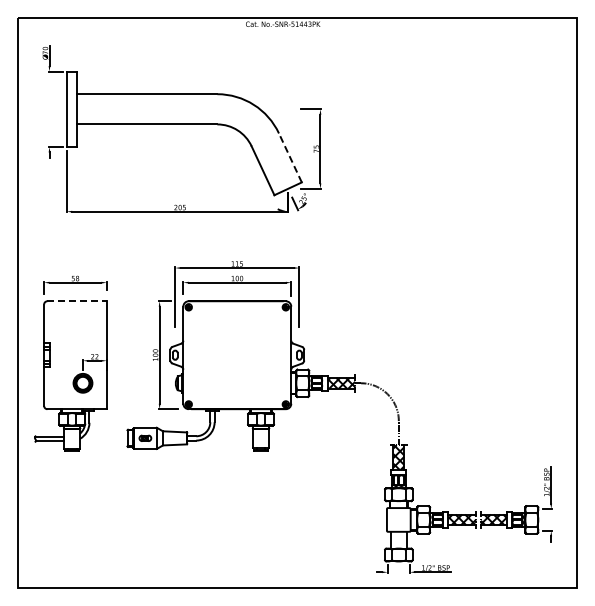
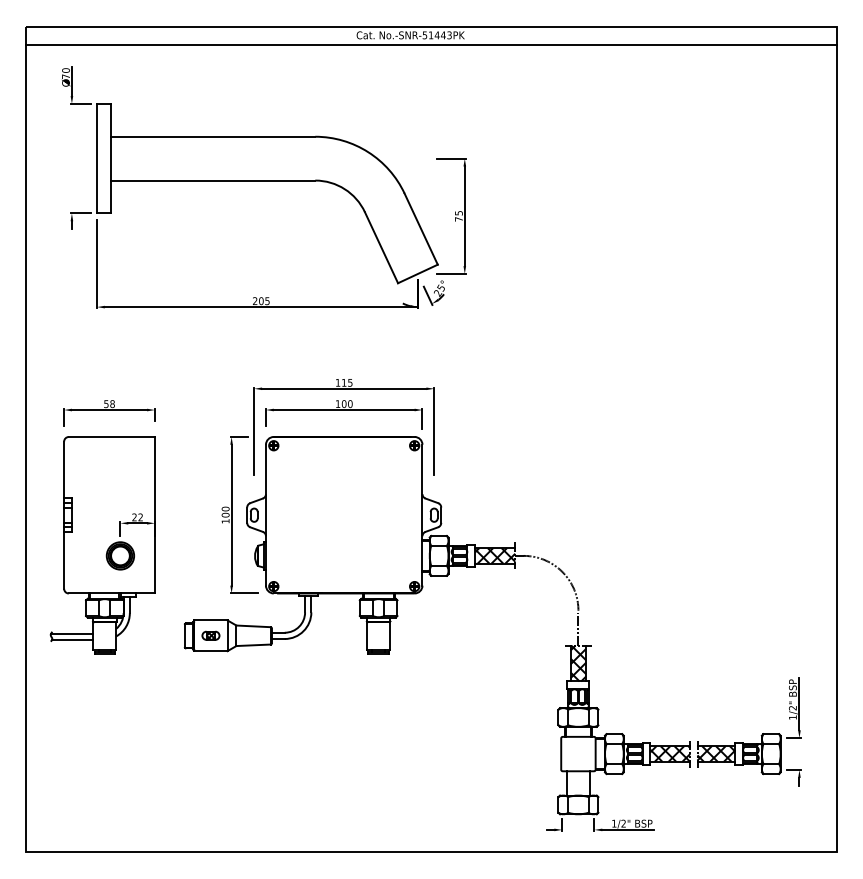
line: (297, 30) -> (431, 44), added
line: (290, 157) -> (421, 228), dashed -> solid
line: (77, 301) -> (112, 437), dashed -> solid

